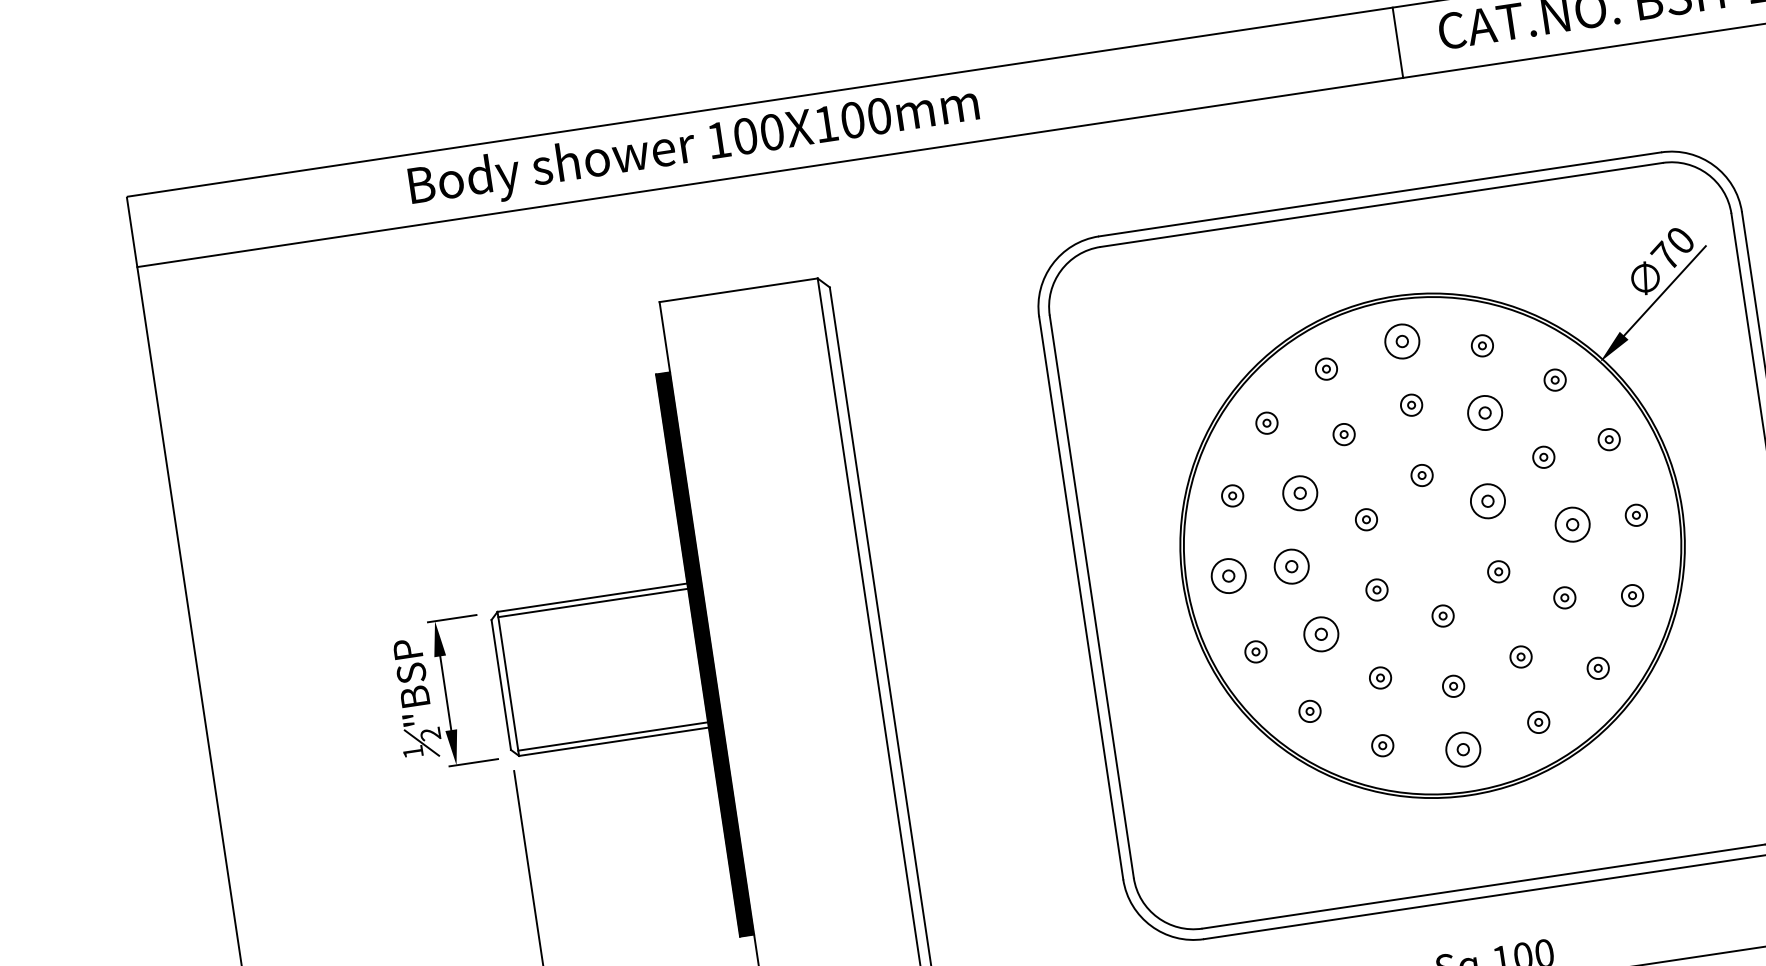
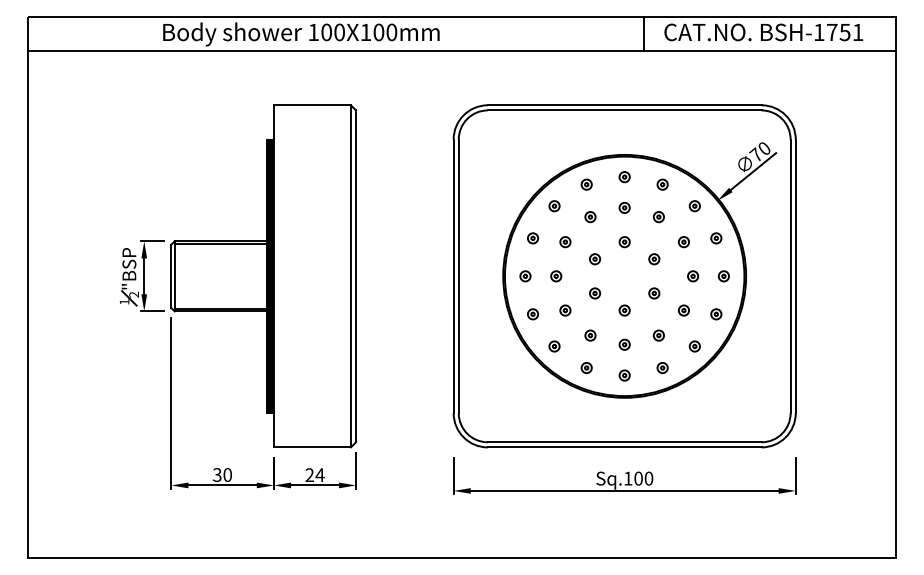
part: (1401, 342) -> (624, 177), size x0.62
part: (1483, 414) -> (658, 217), size x0.62
part: (1300, 494) -> (565, 242), size x0.62
part: (1488, 501) -> (654, 259), size x0.62
part: (1573, 524) -> (693, 276), size x0.62
part: (1292, 567) -> (556, 276), size x0.62
part: (1228, 576) -> (525, 276), size x0.62
part: (1321, 634) -> (565, 310), size x0.62
part: (1462, 749) -> (624, 375), size x0.62

